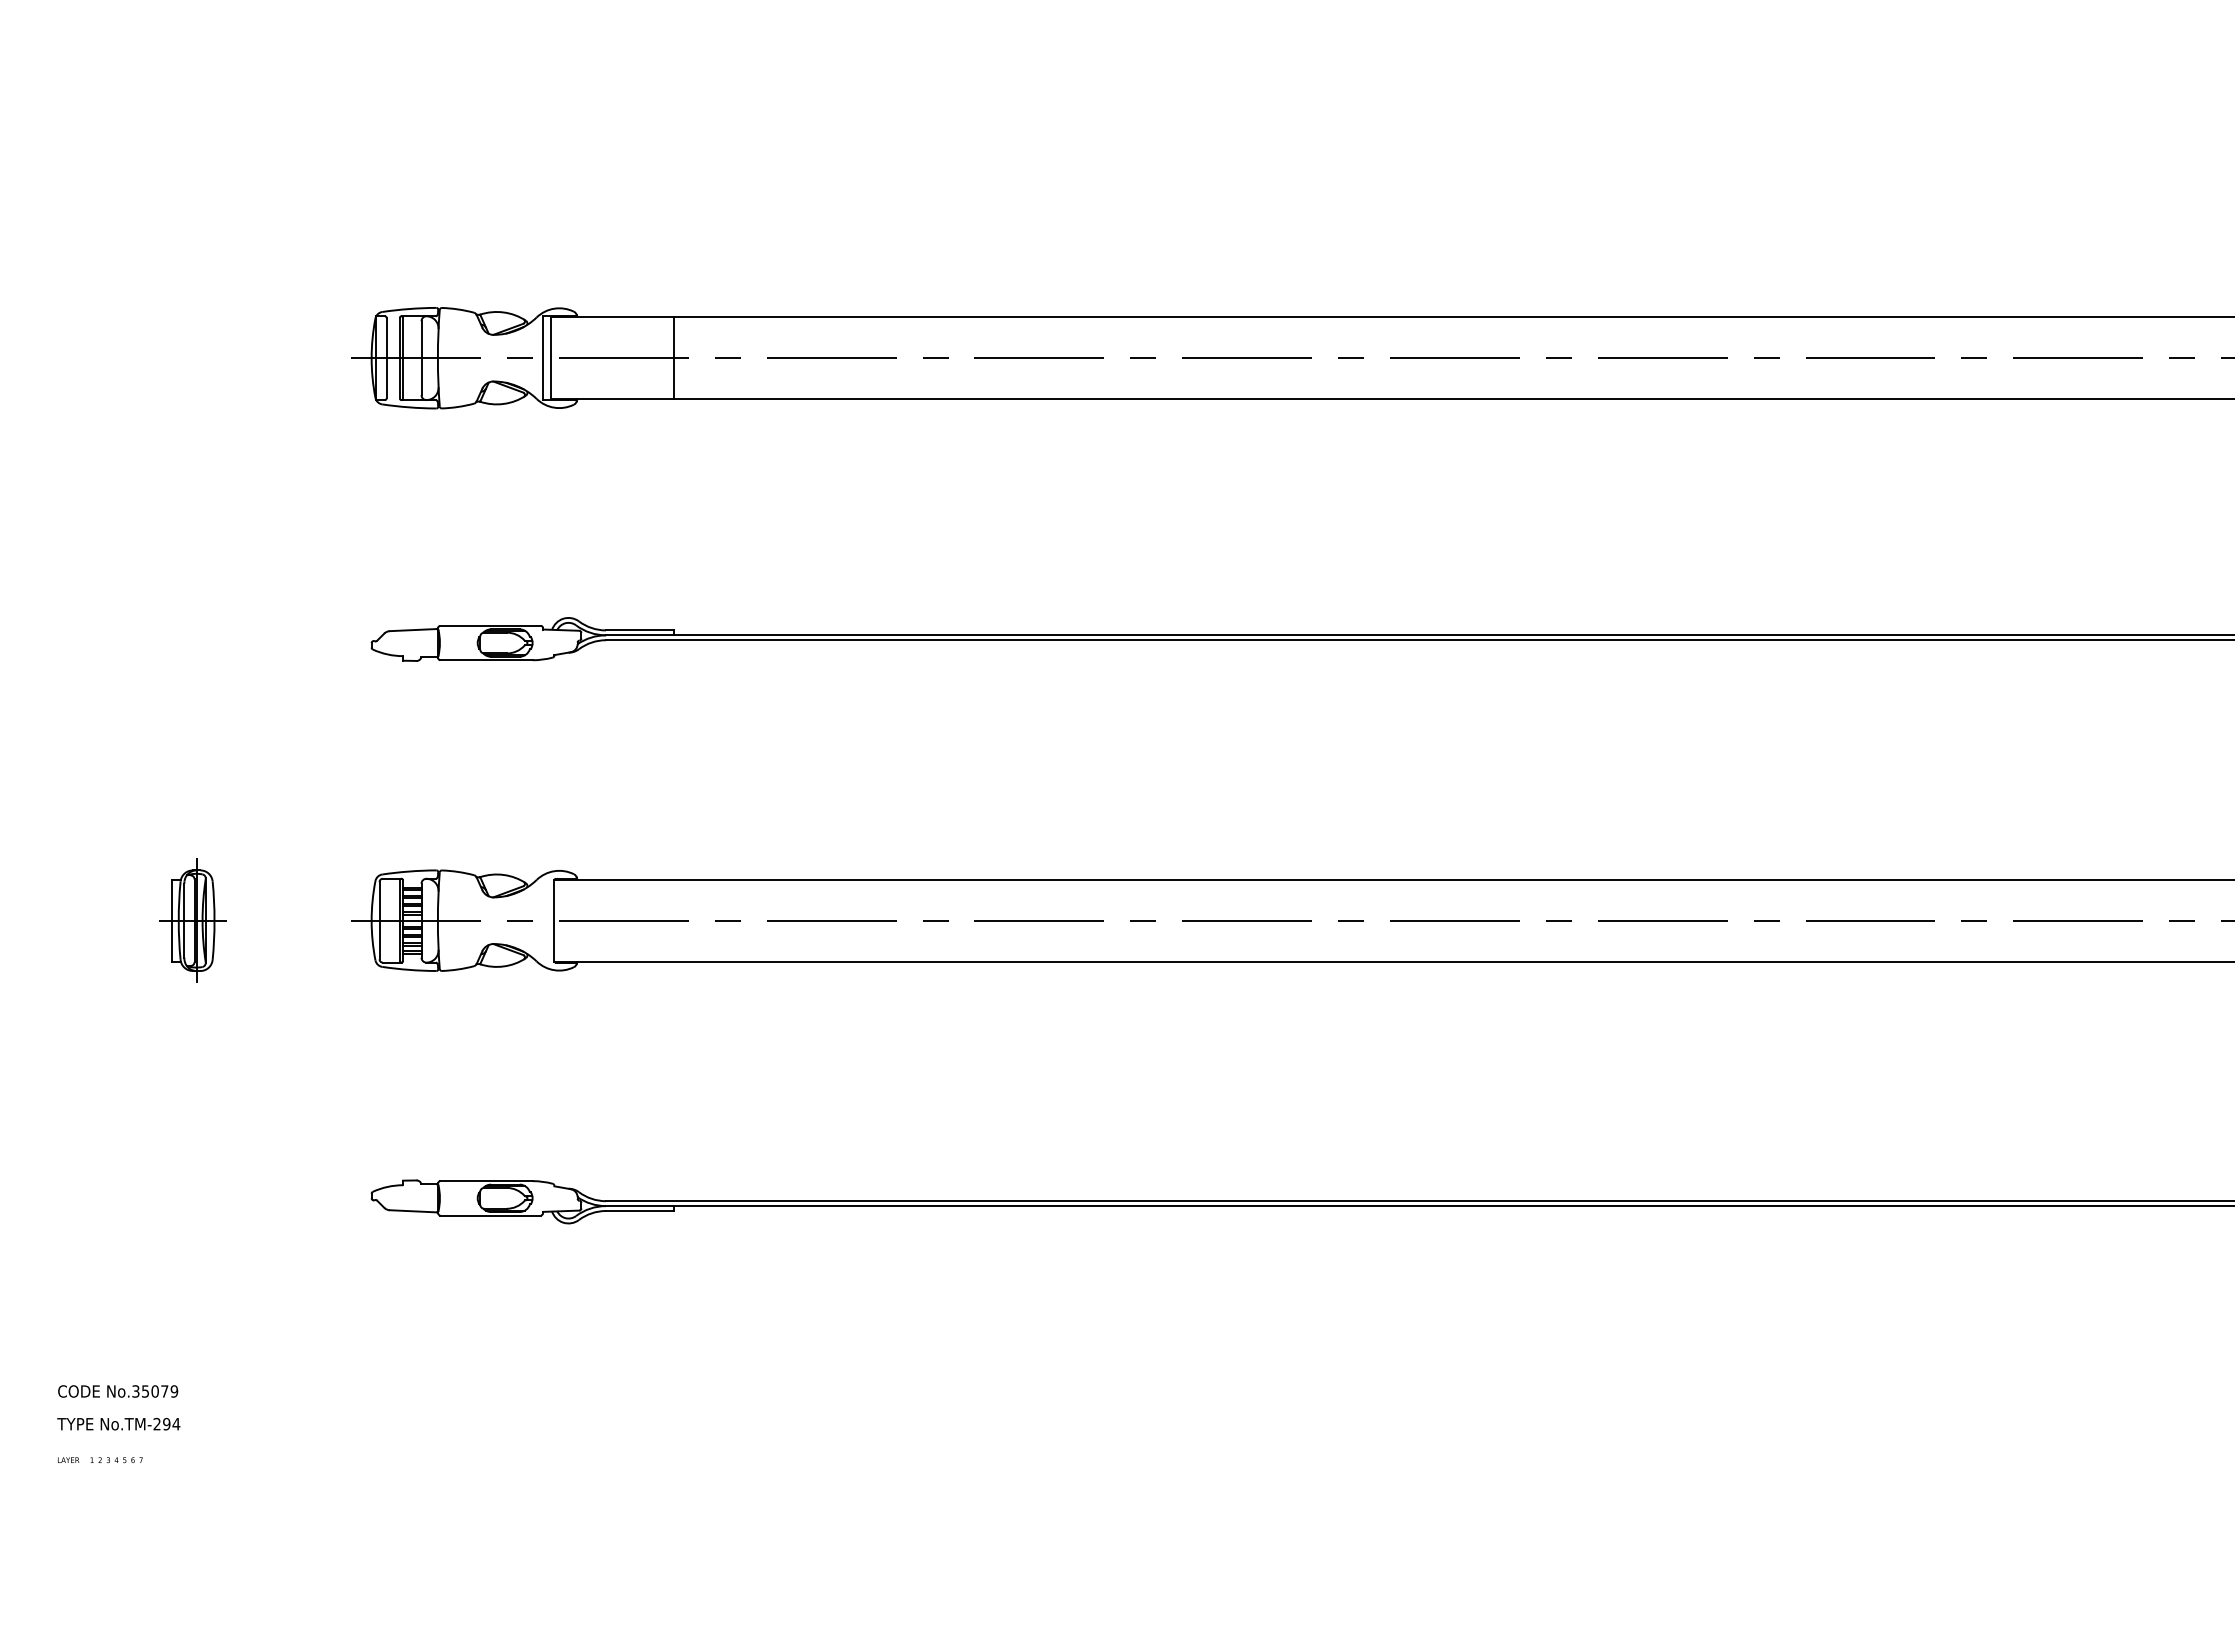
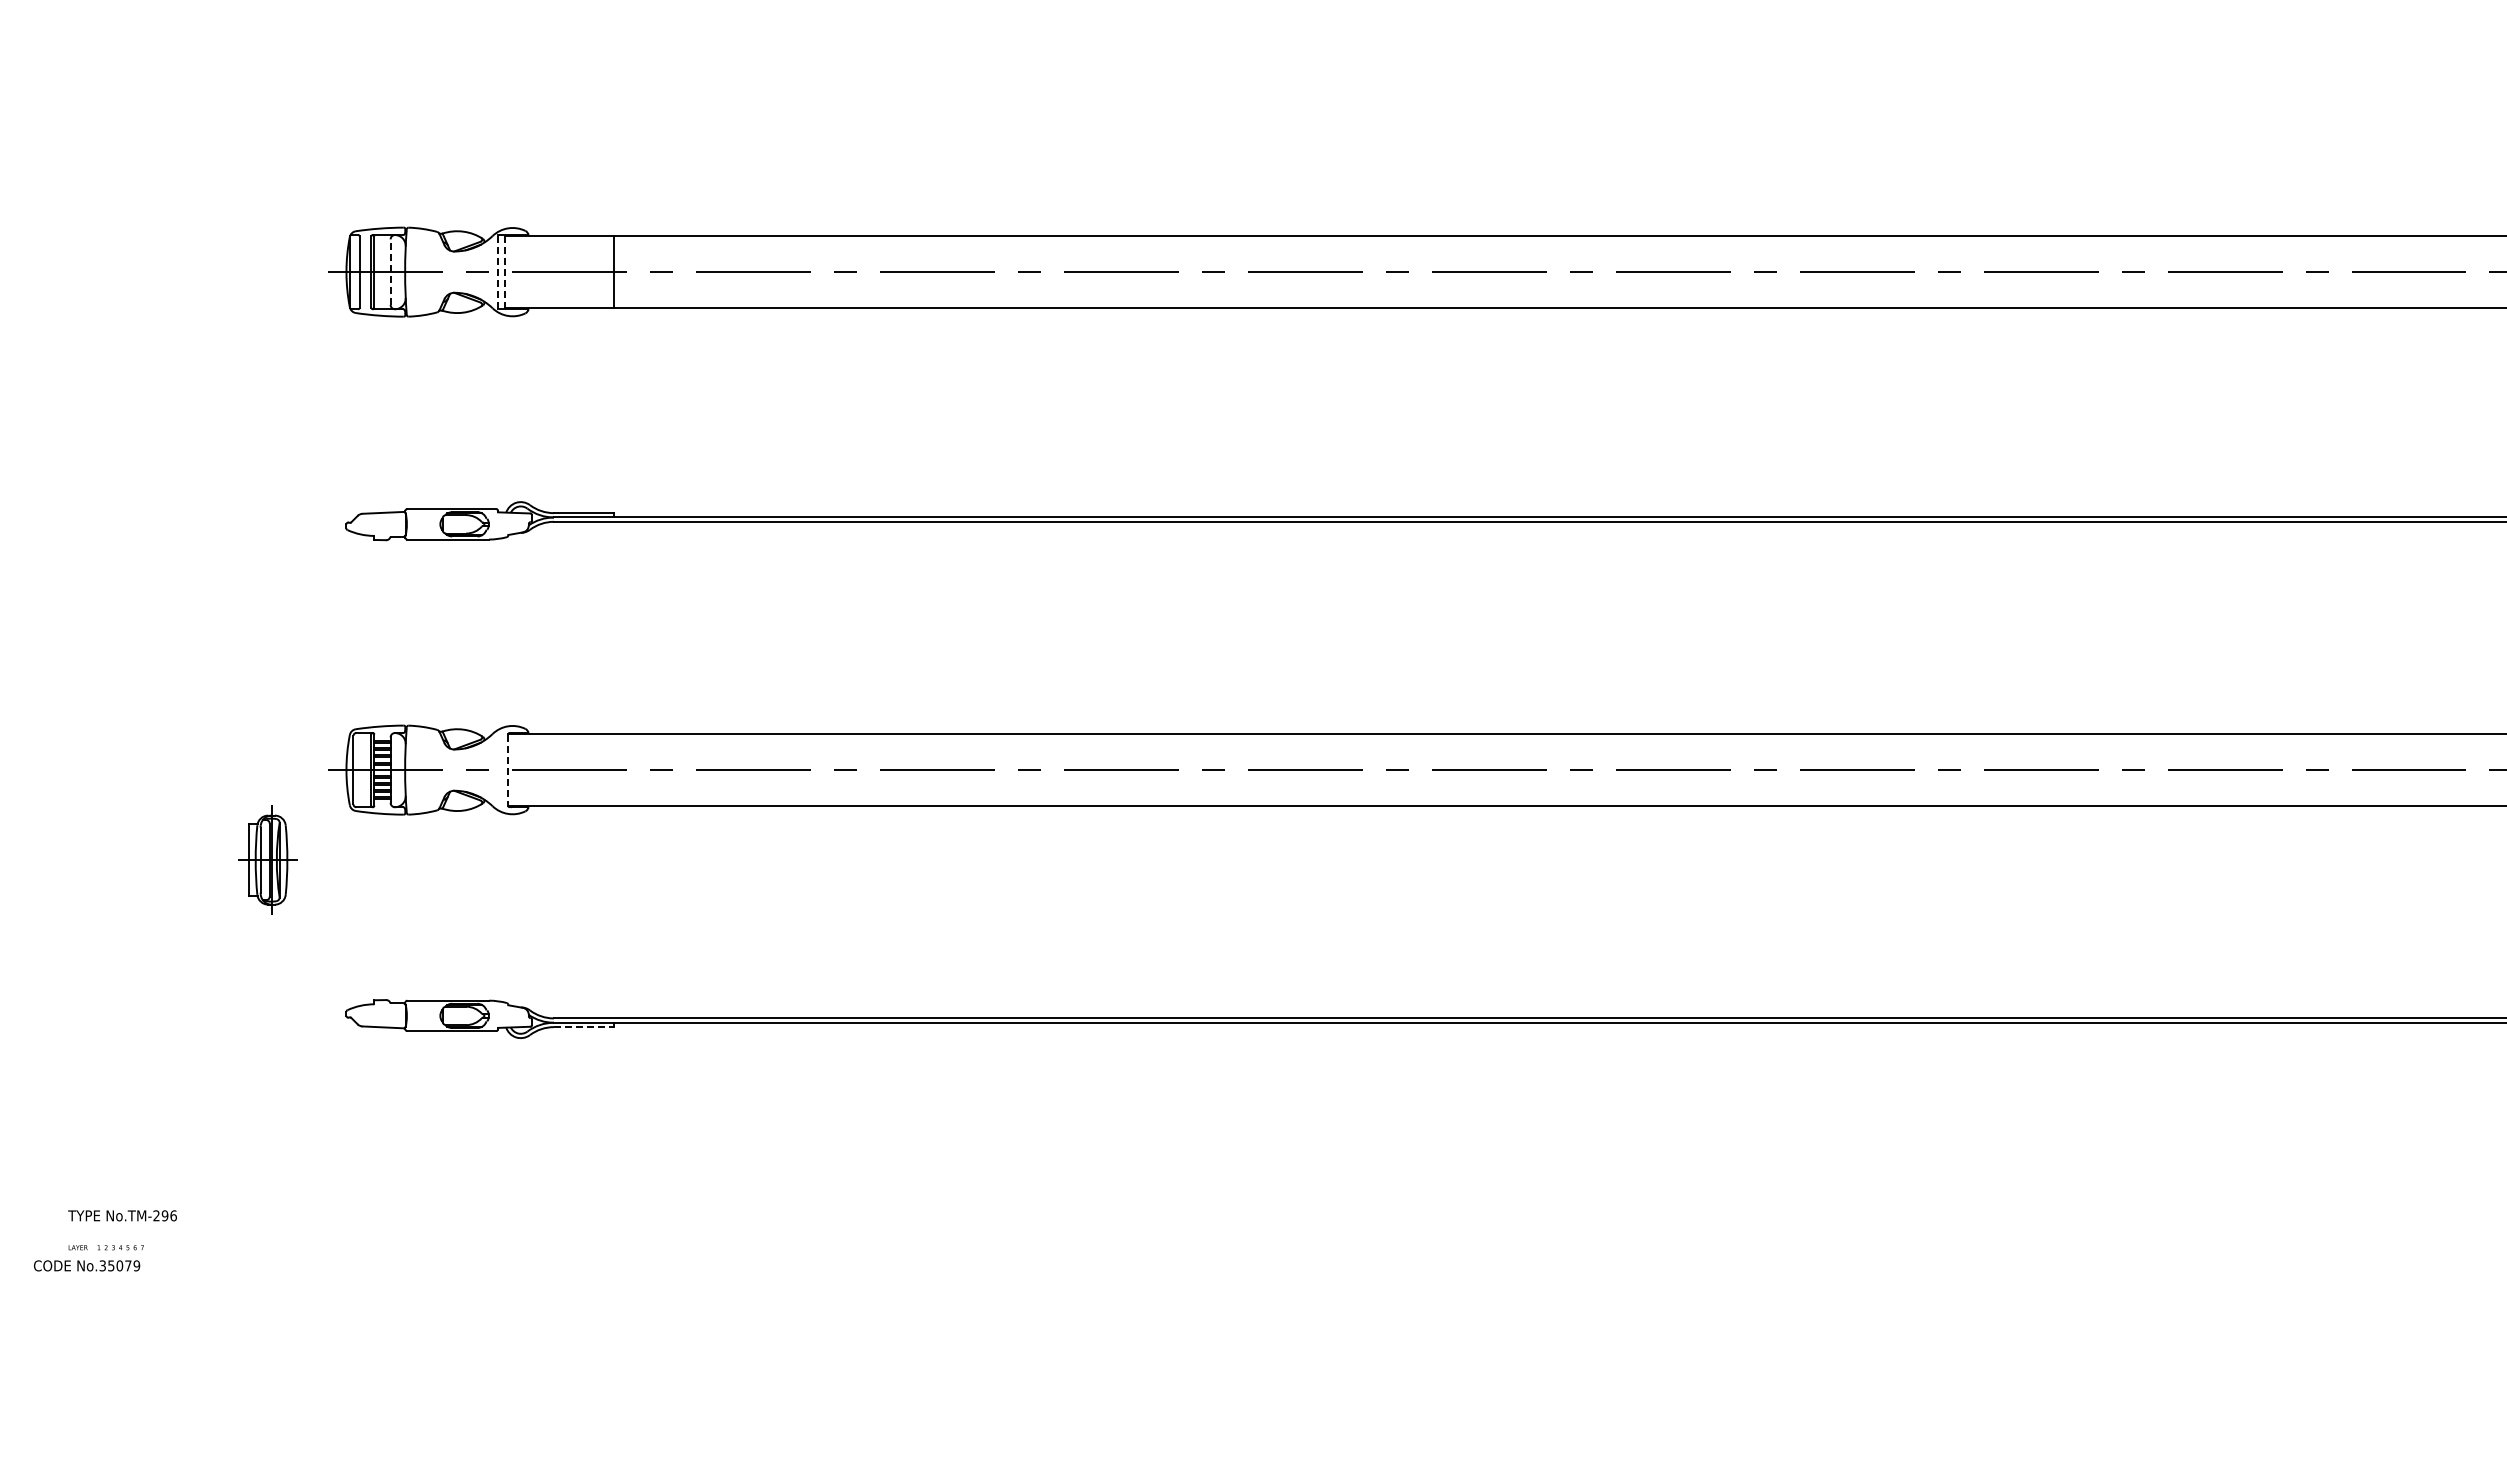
line: (543, 357) -> (498, 271), solid -> dashed
line: (421, 358) -> (390, 272), solid -> dashed
line: (551, 358) -> (505, 272), solid -> dashed
part: (192, 919) -> (267, 859), moved
line: (553, 921) -> (507, 770), solid -> dashed
line: (640, 1211) -> (584, 1027), solid -> dashed
text: (118, 1391) -> (87, 1265), moved
text: (176, 1423) -> (173, 1215), No.TM-294 -> No.TM-296

